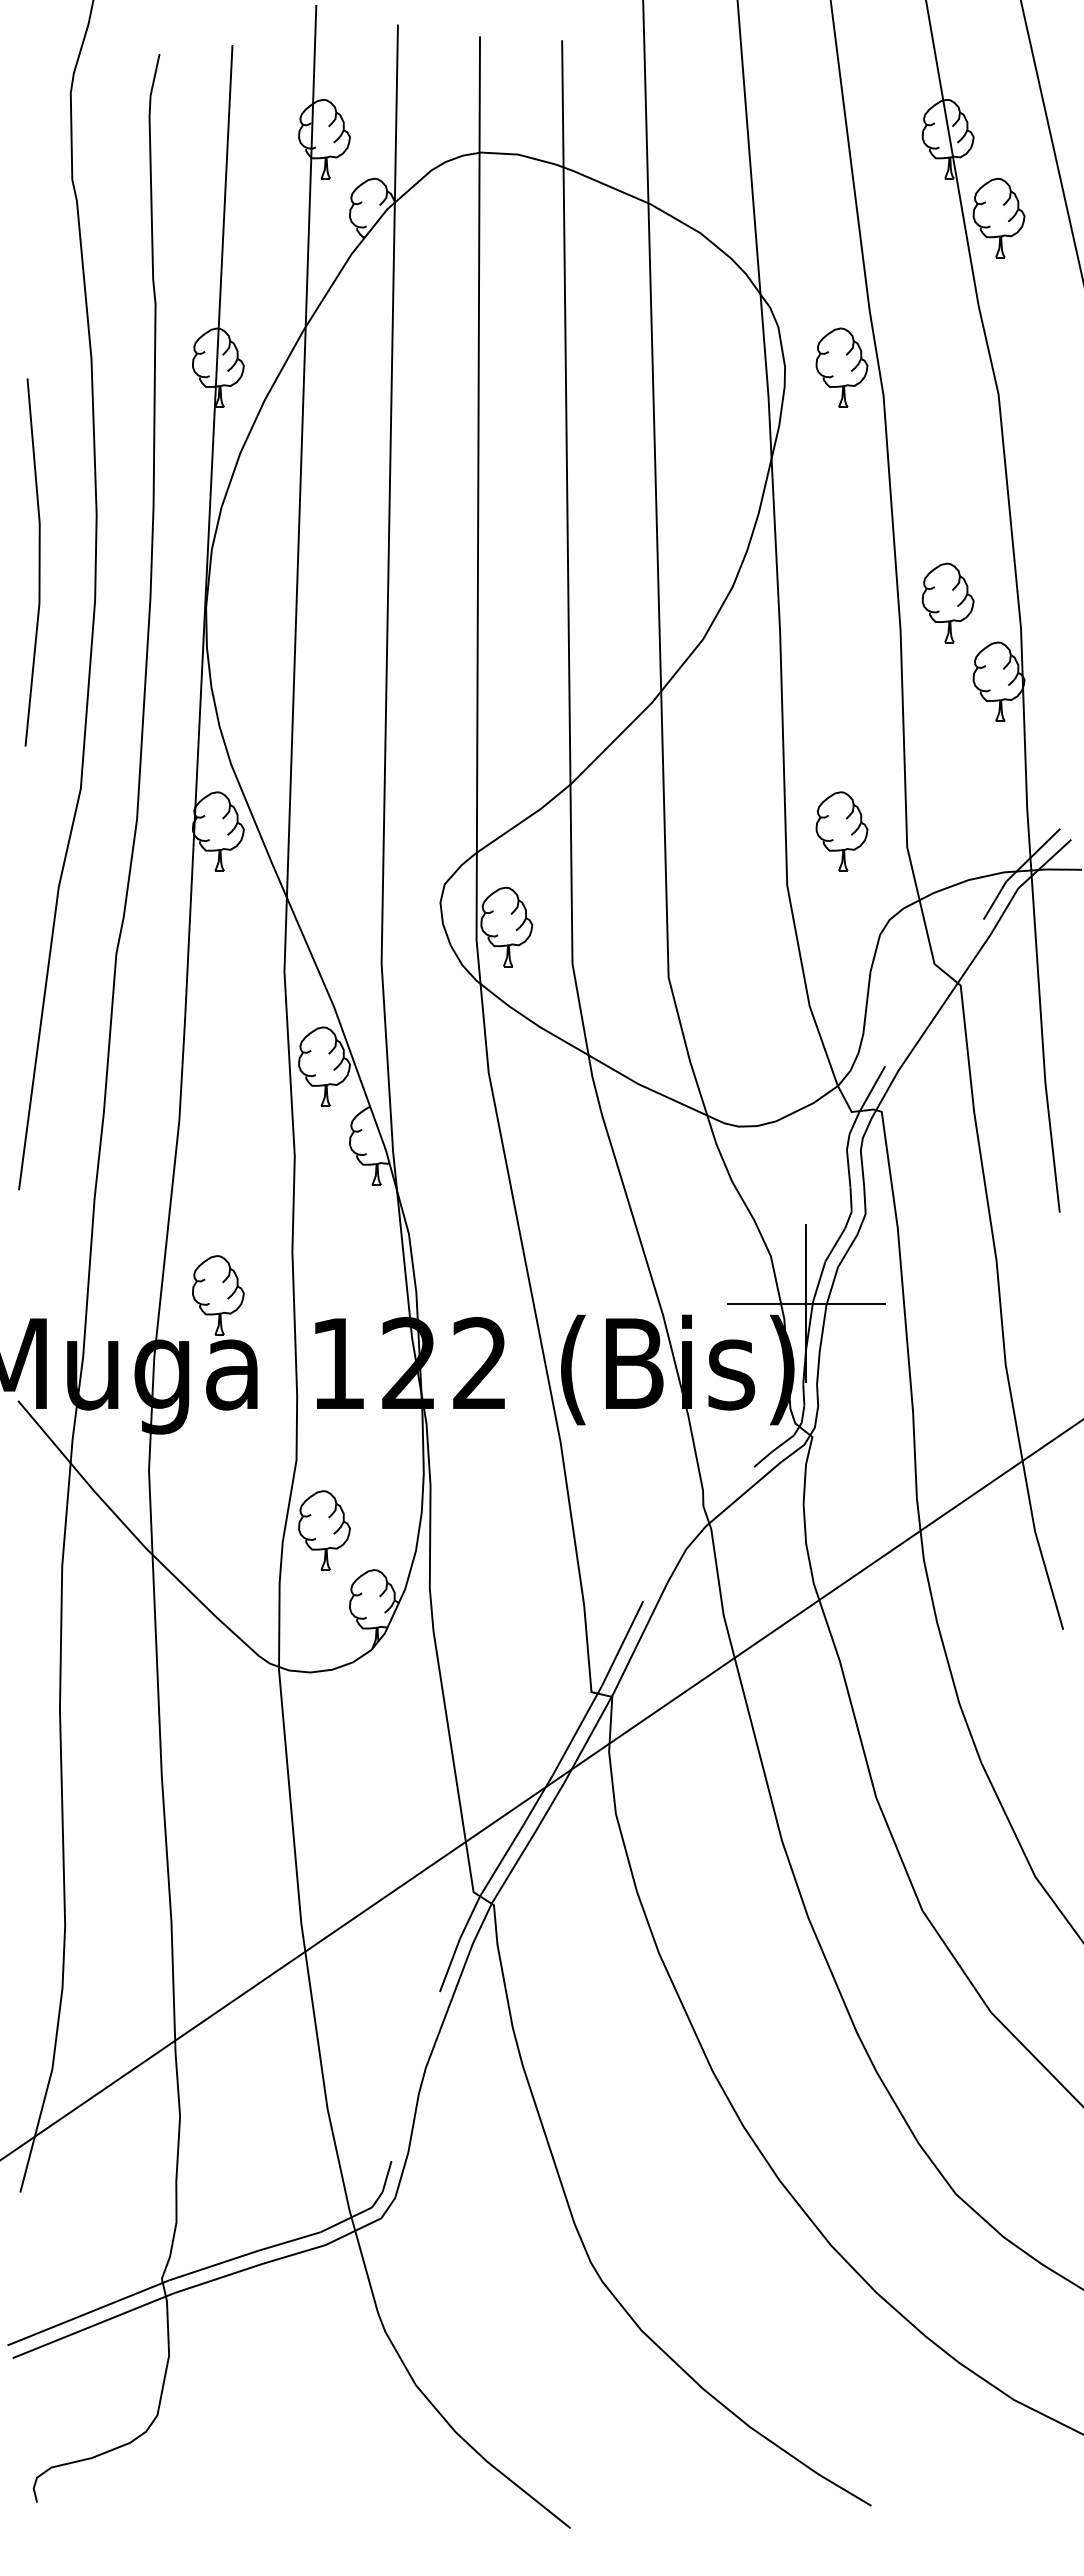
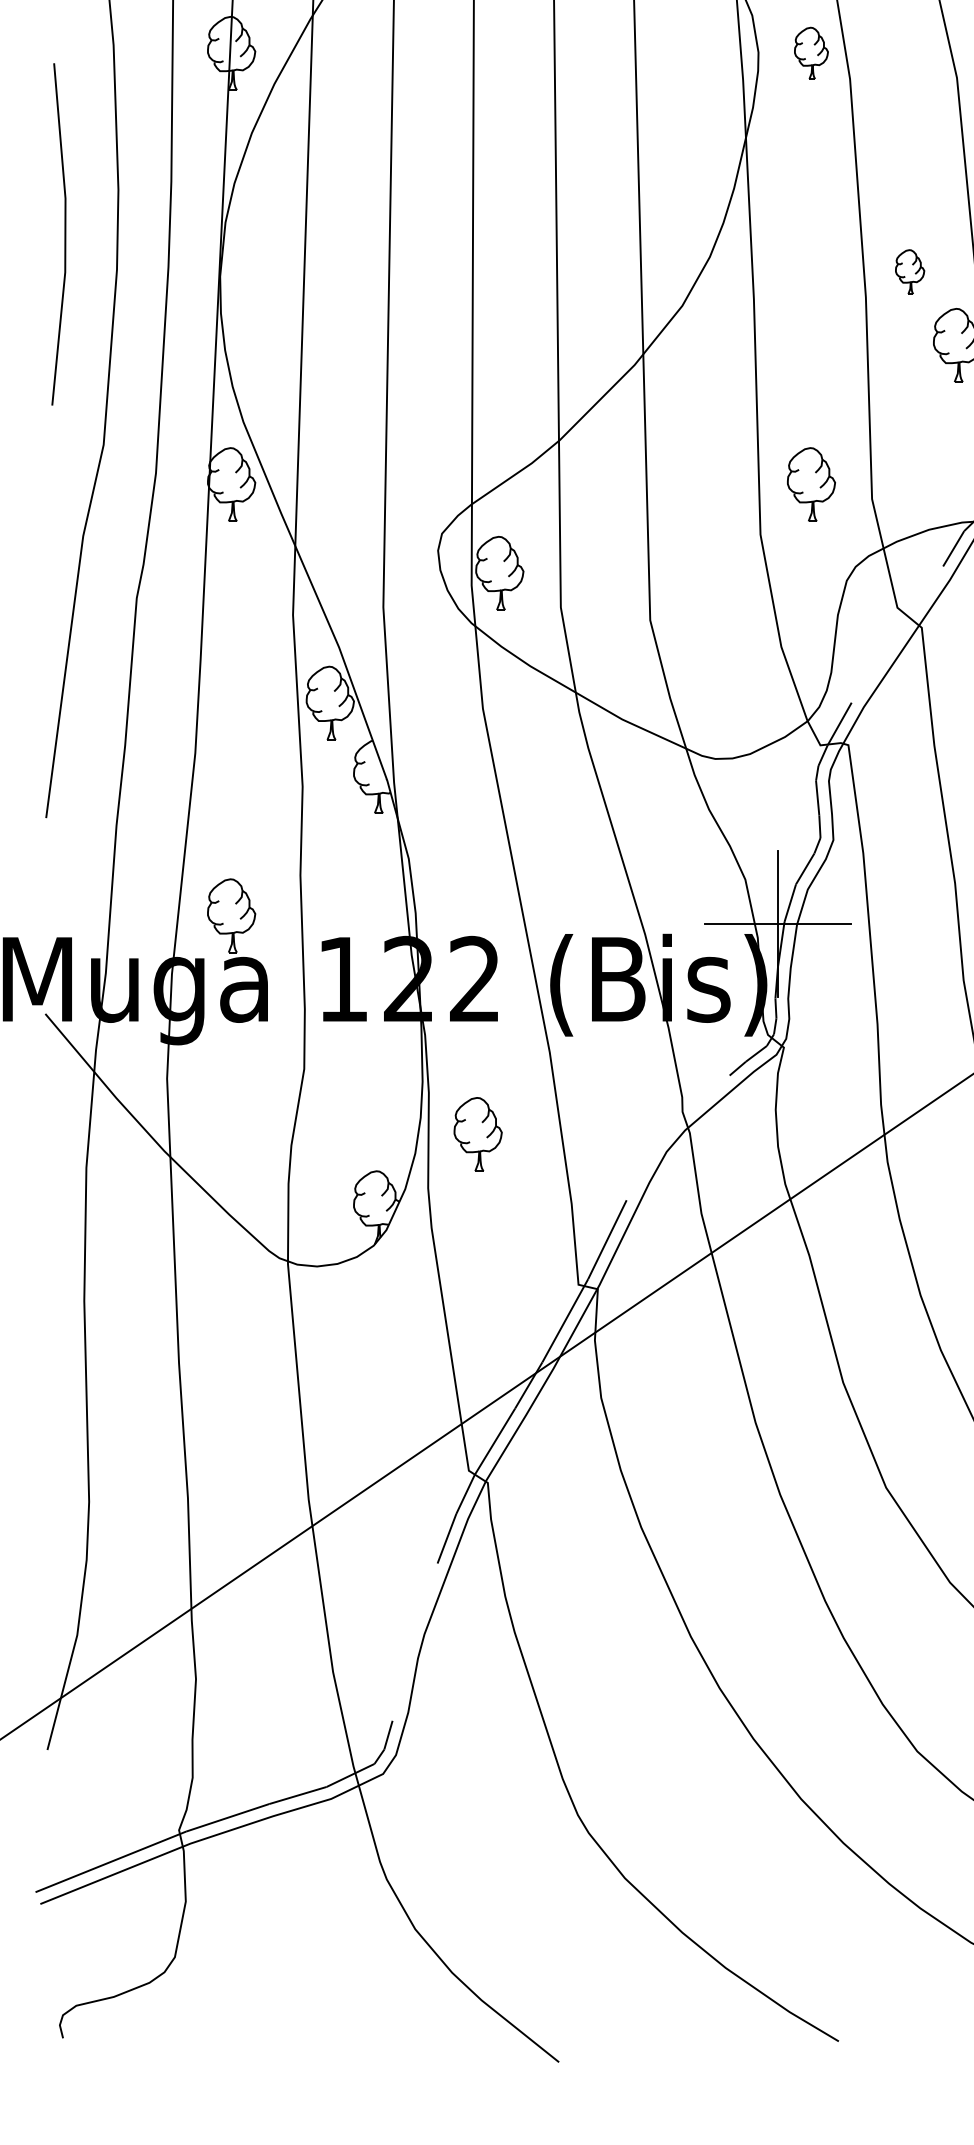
part: (841, 367) -> (810, 53), size x0.7
part: (947, 602) -> (909, 271), size x0.6
part: (324, 1530) -> (478, 1134), moved

